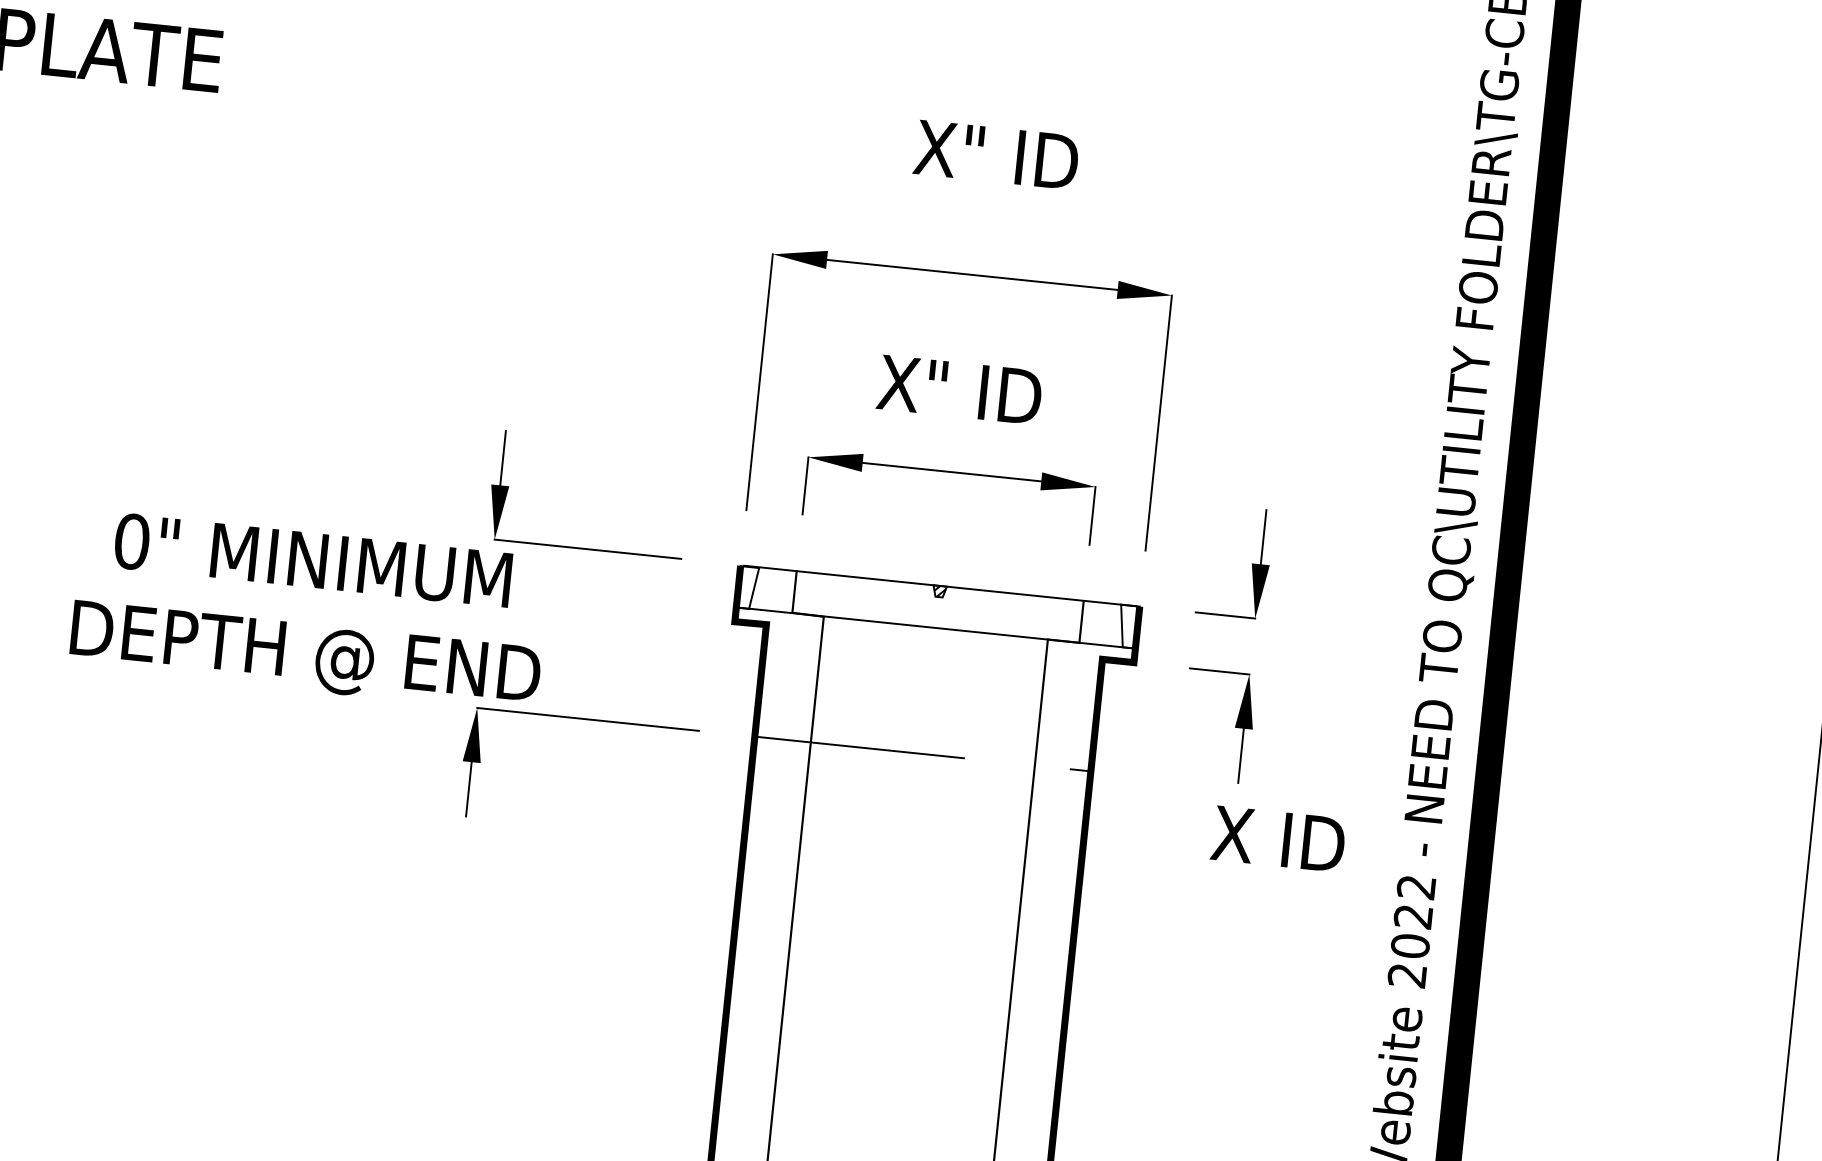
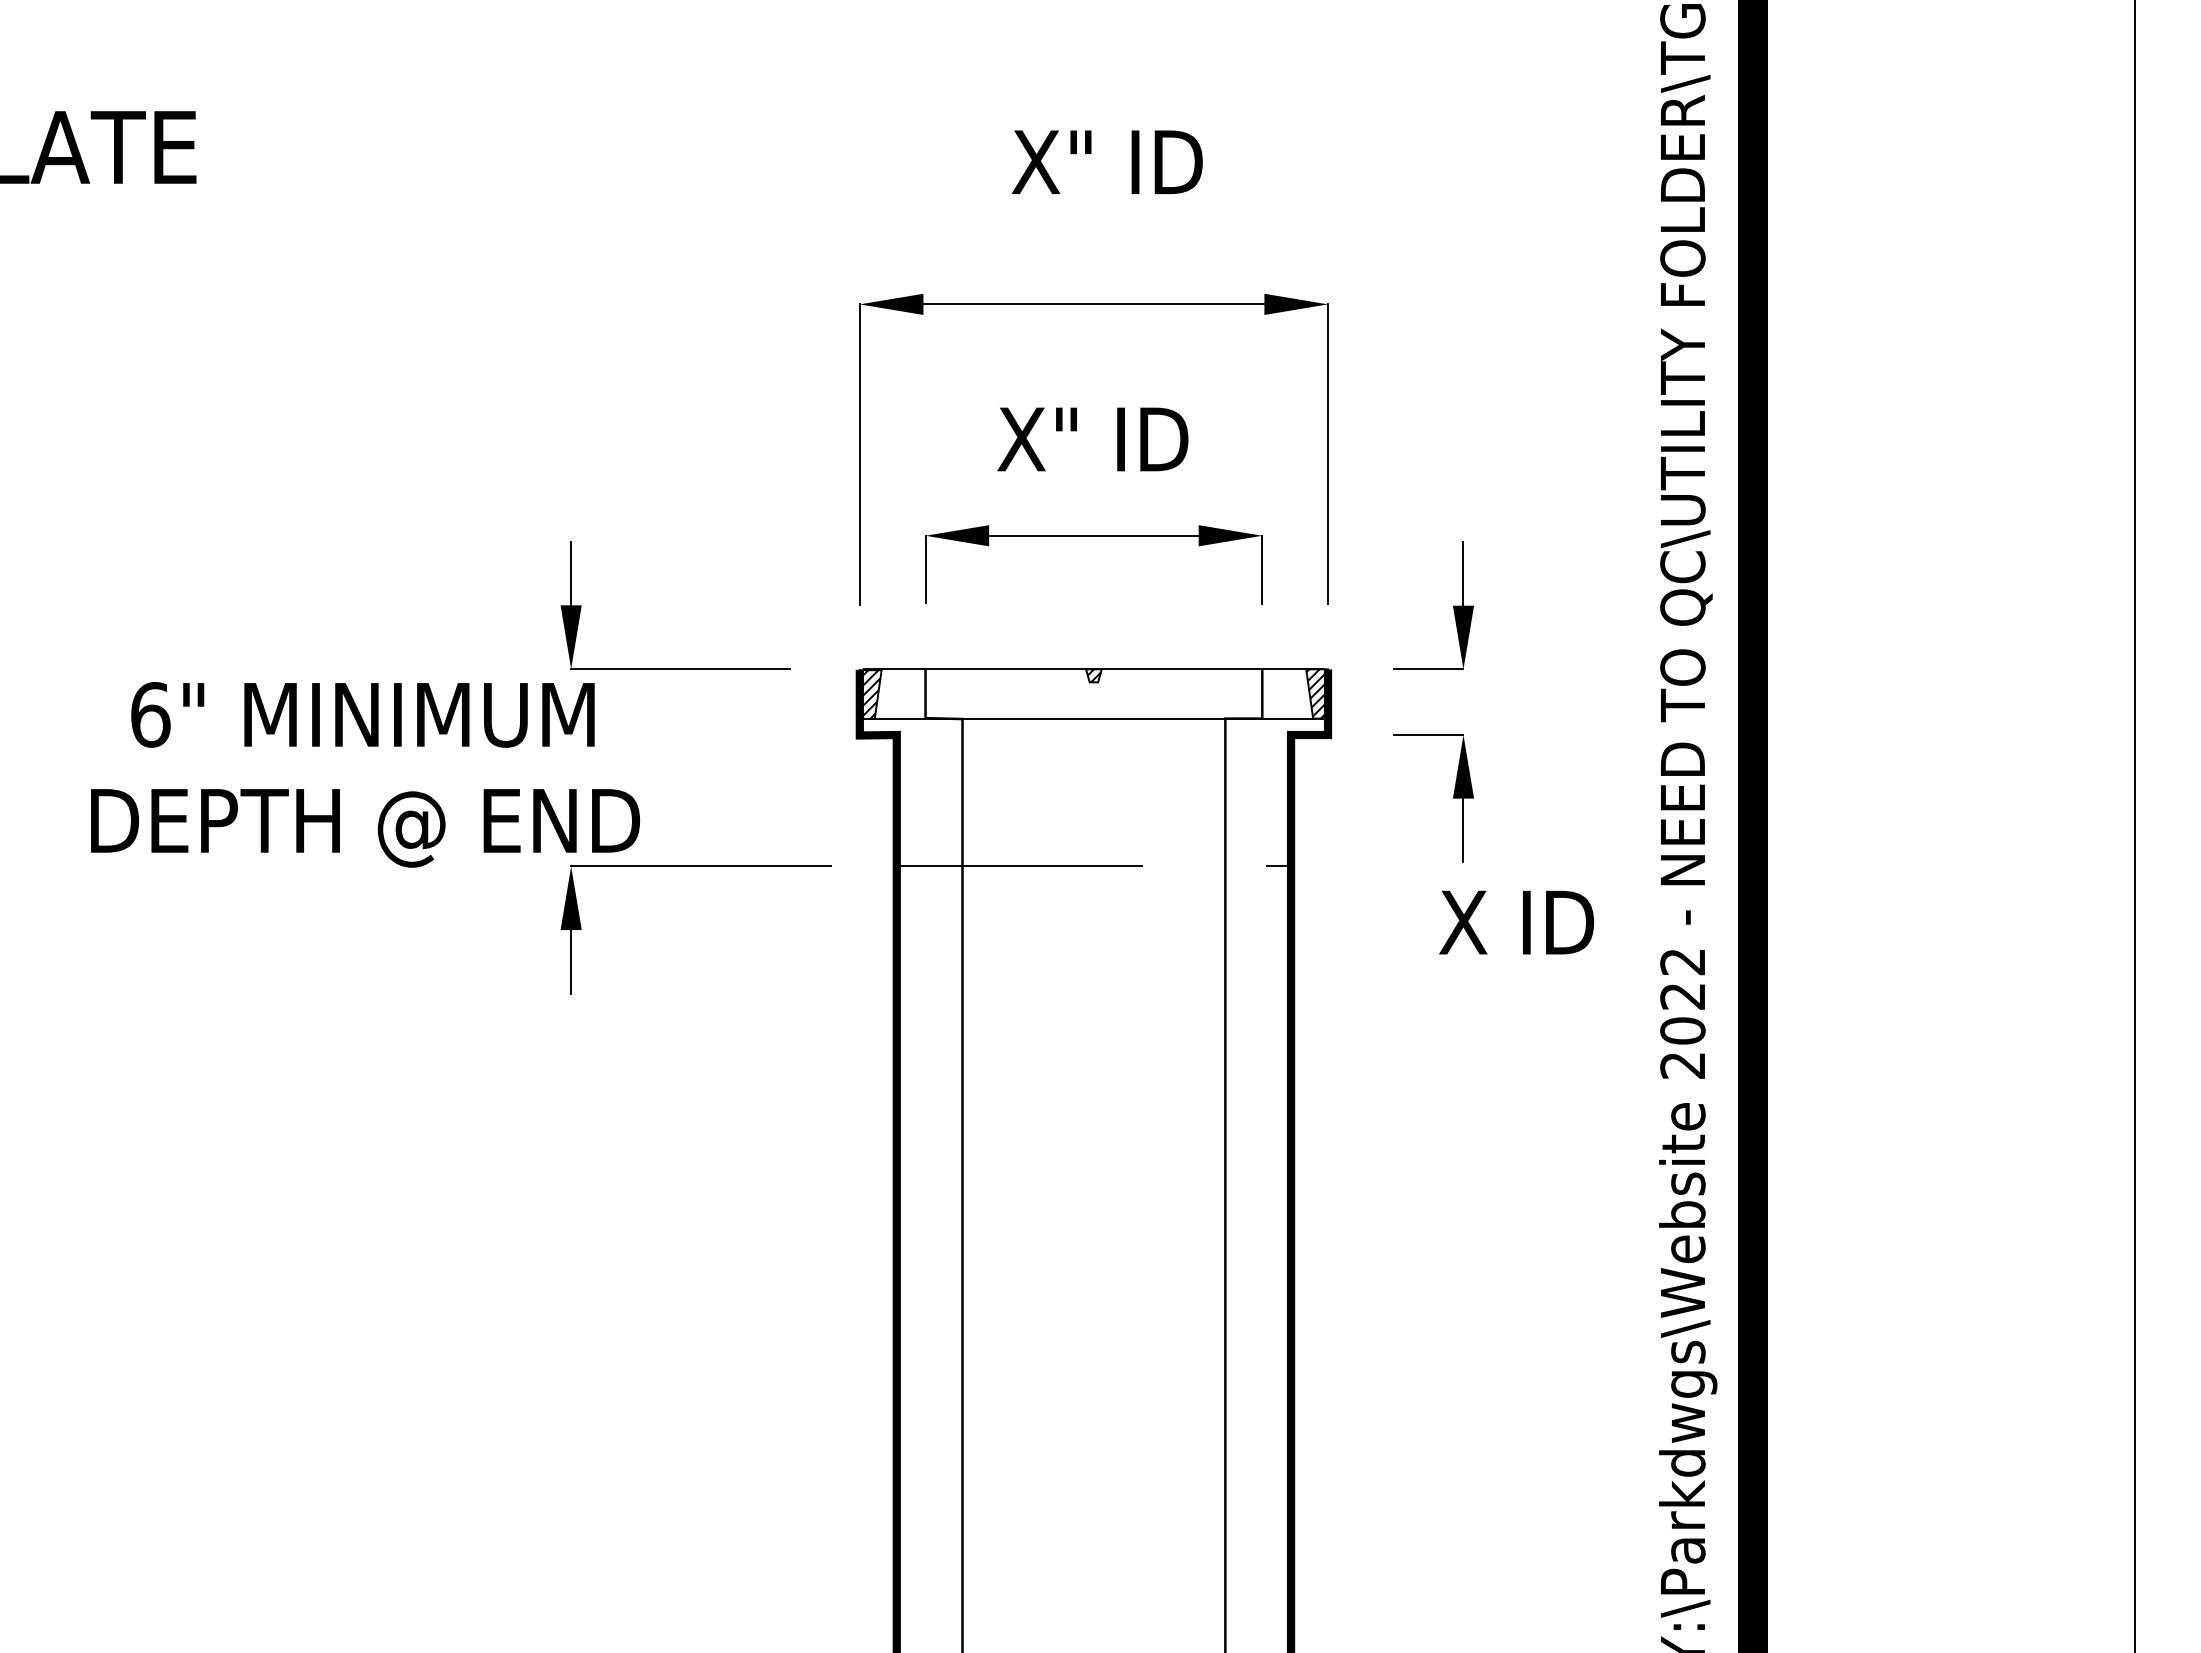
text: (132, 541) -> (150, 714), 0" -> 6"
hatch: (746, 587) -> (869, 694), added
hatch: (1128, 626) -> (1317, 693), added

